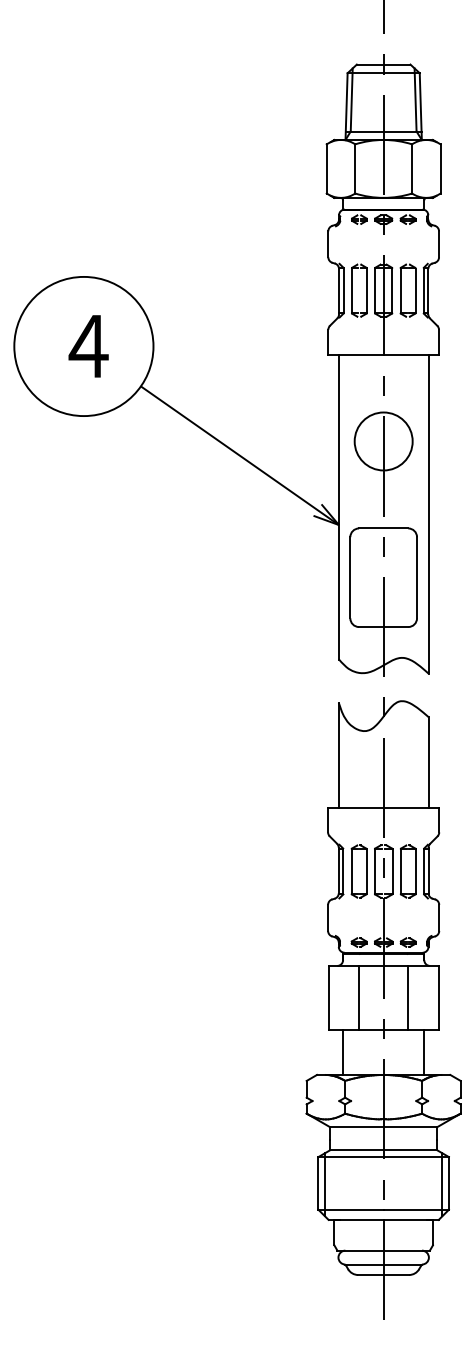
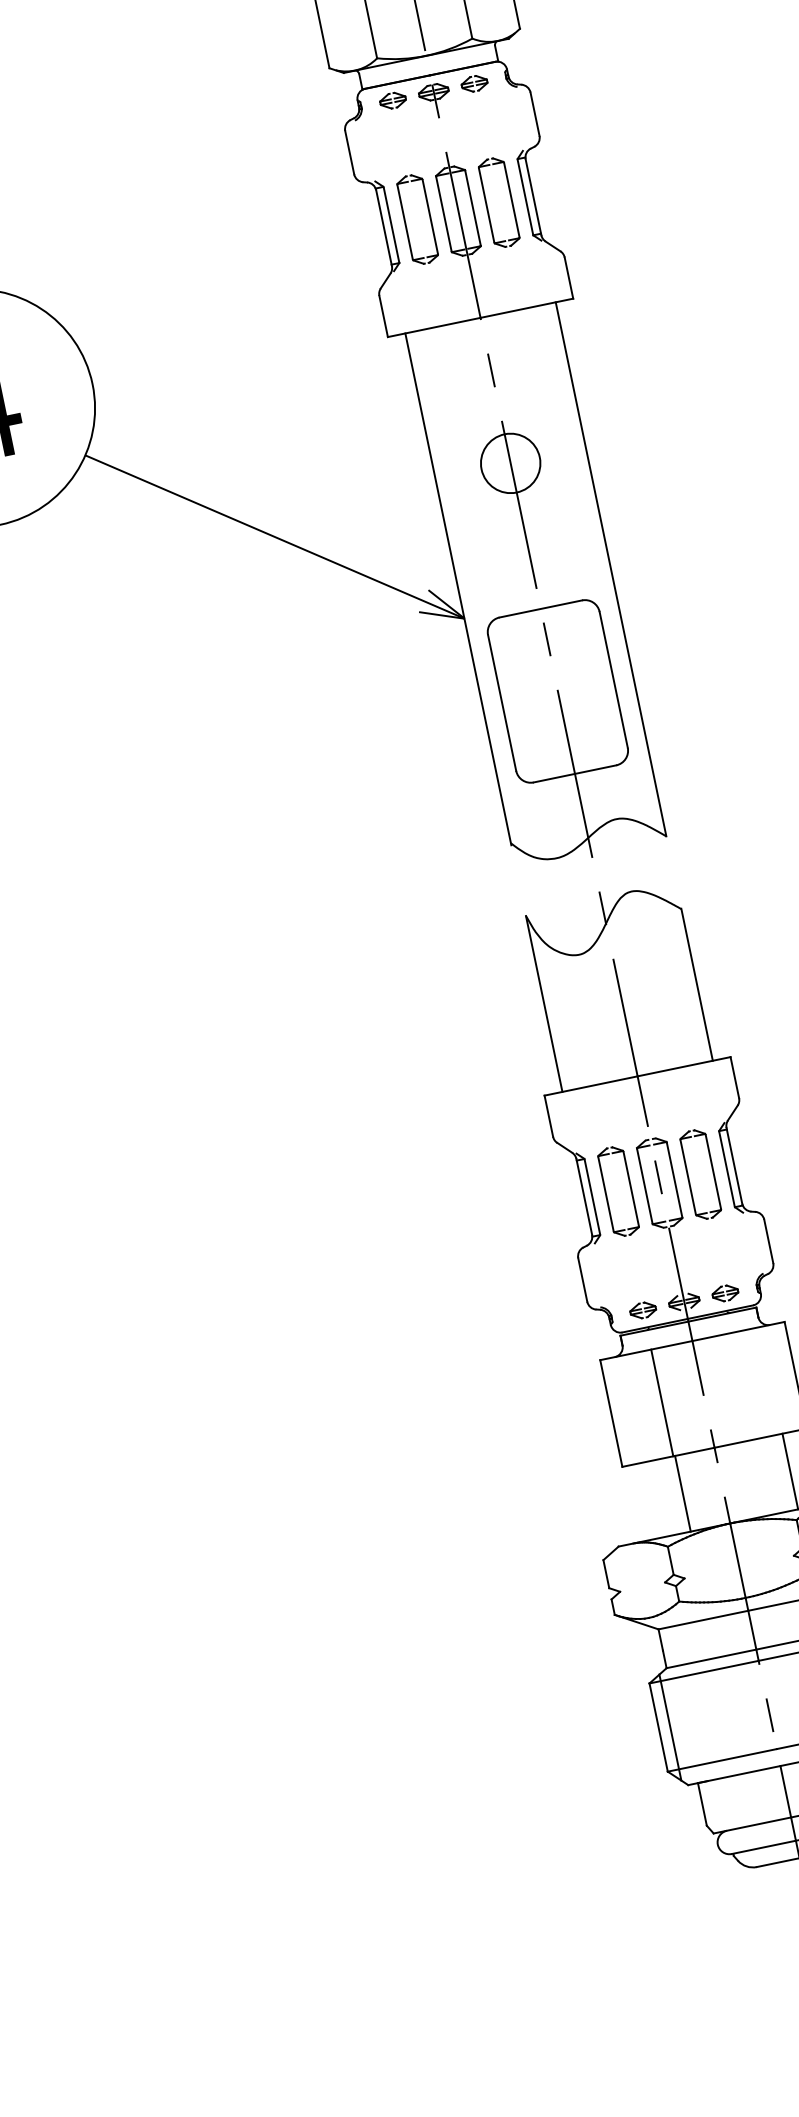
circle: (383, 441) -> (510, 463), size x0.6
line: (408, 997) -> (744, 1385), removed
line: (343, 1051) -> (683, 1492), moved

